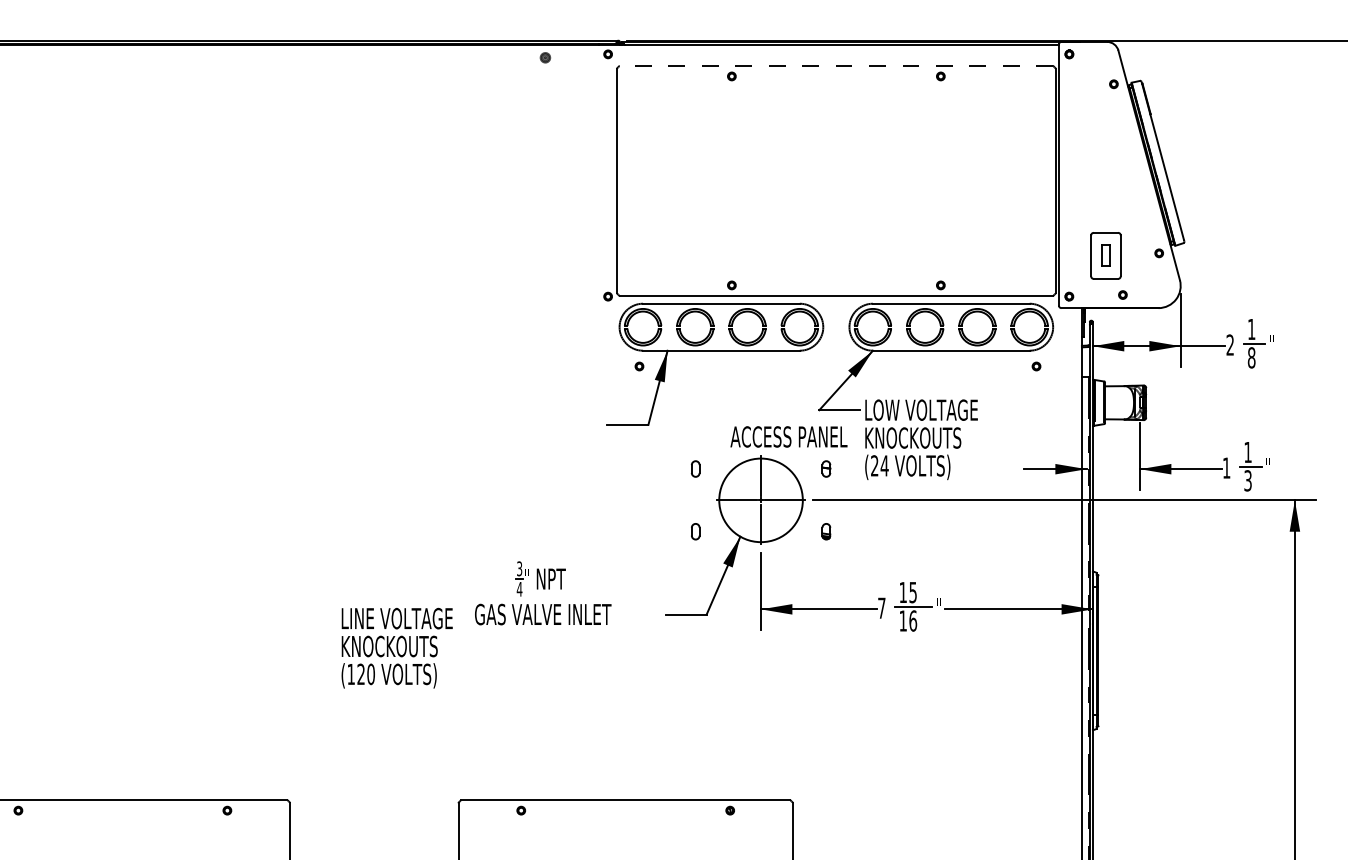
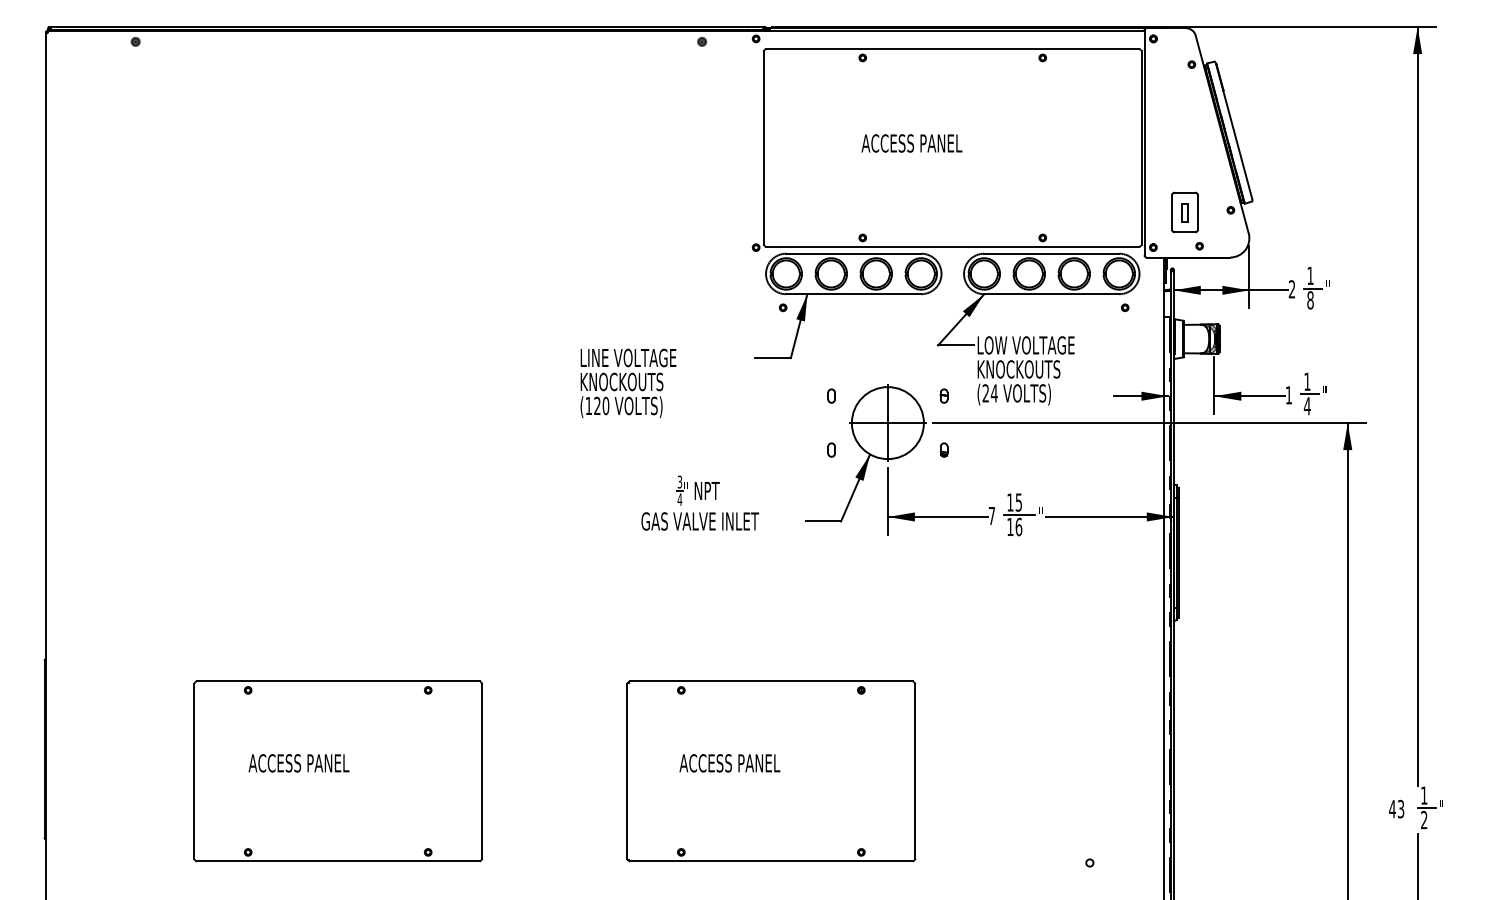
line: (836, 65) -> (952, 48), dashed -> solid
text: (788, 436) -> (911, 143), moved
text: (1247, 481) -> (1306, 406), 3 -> 4
text: (397, 648) -> (628, 383), moved

